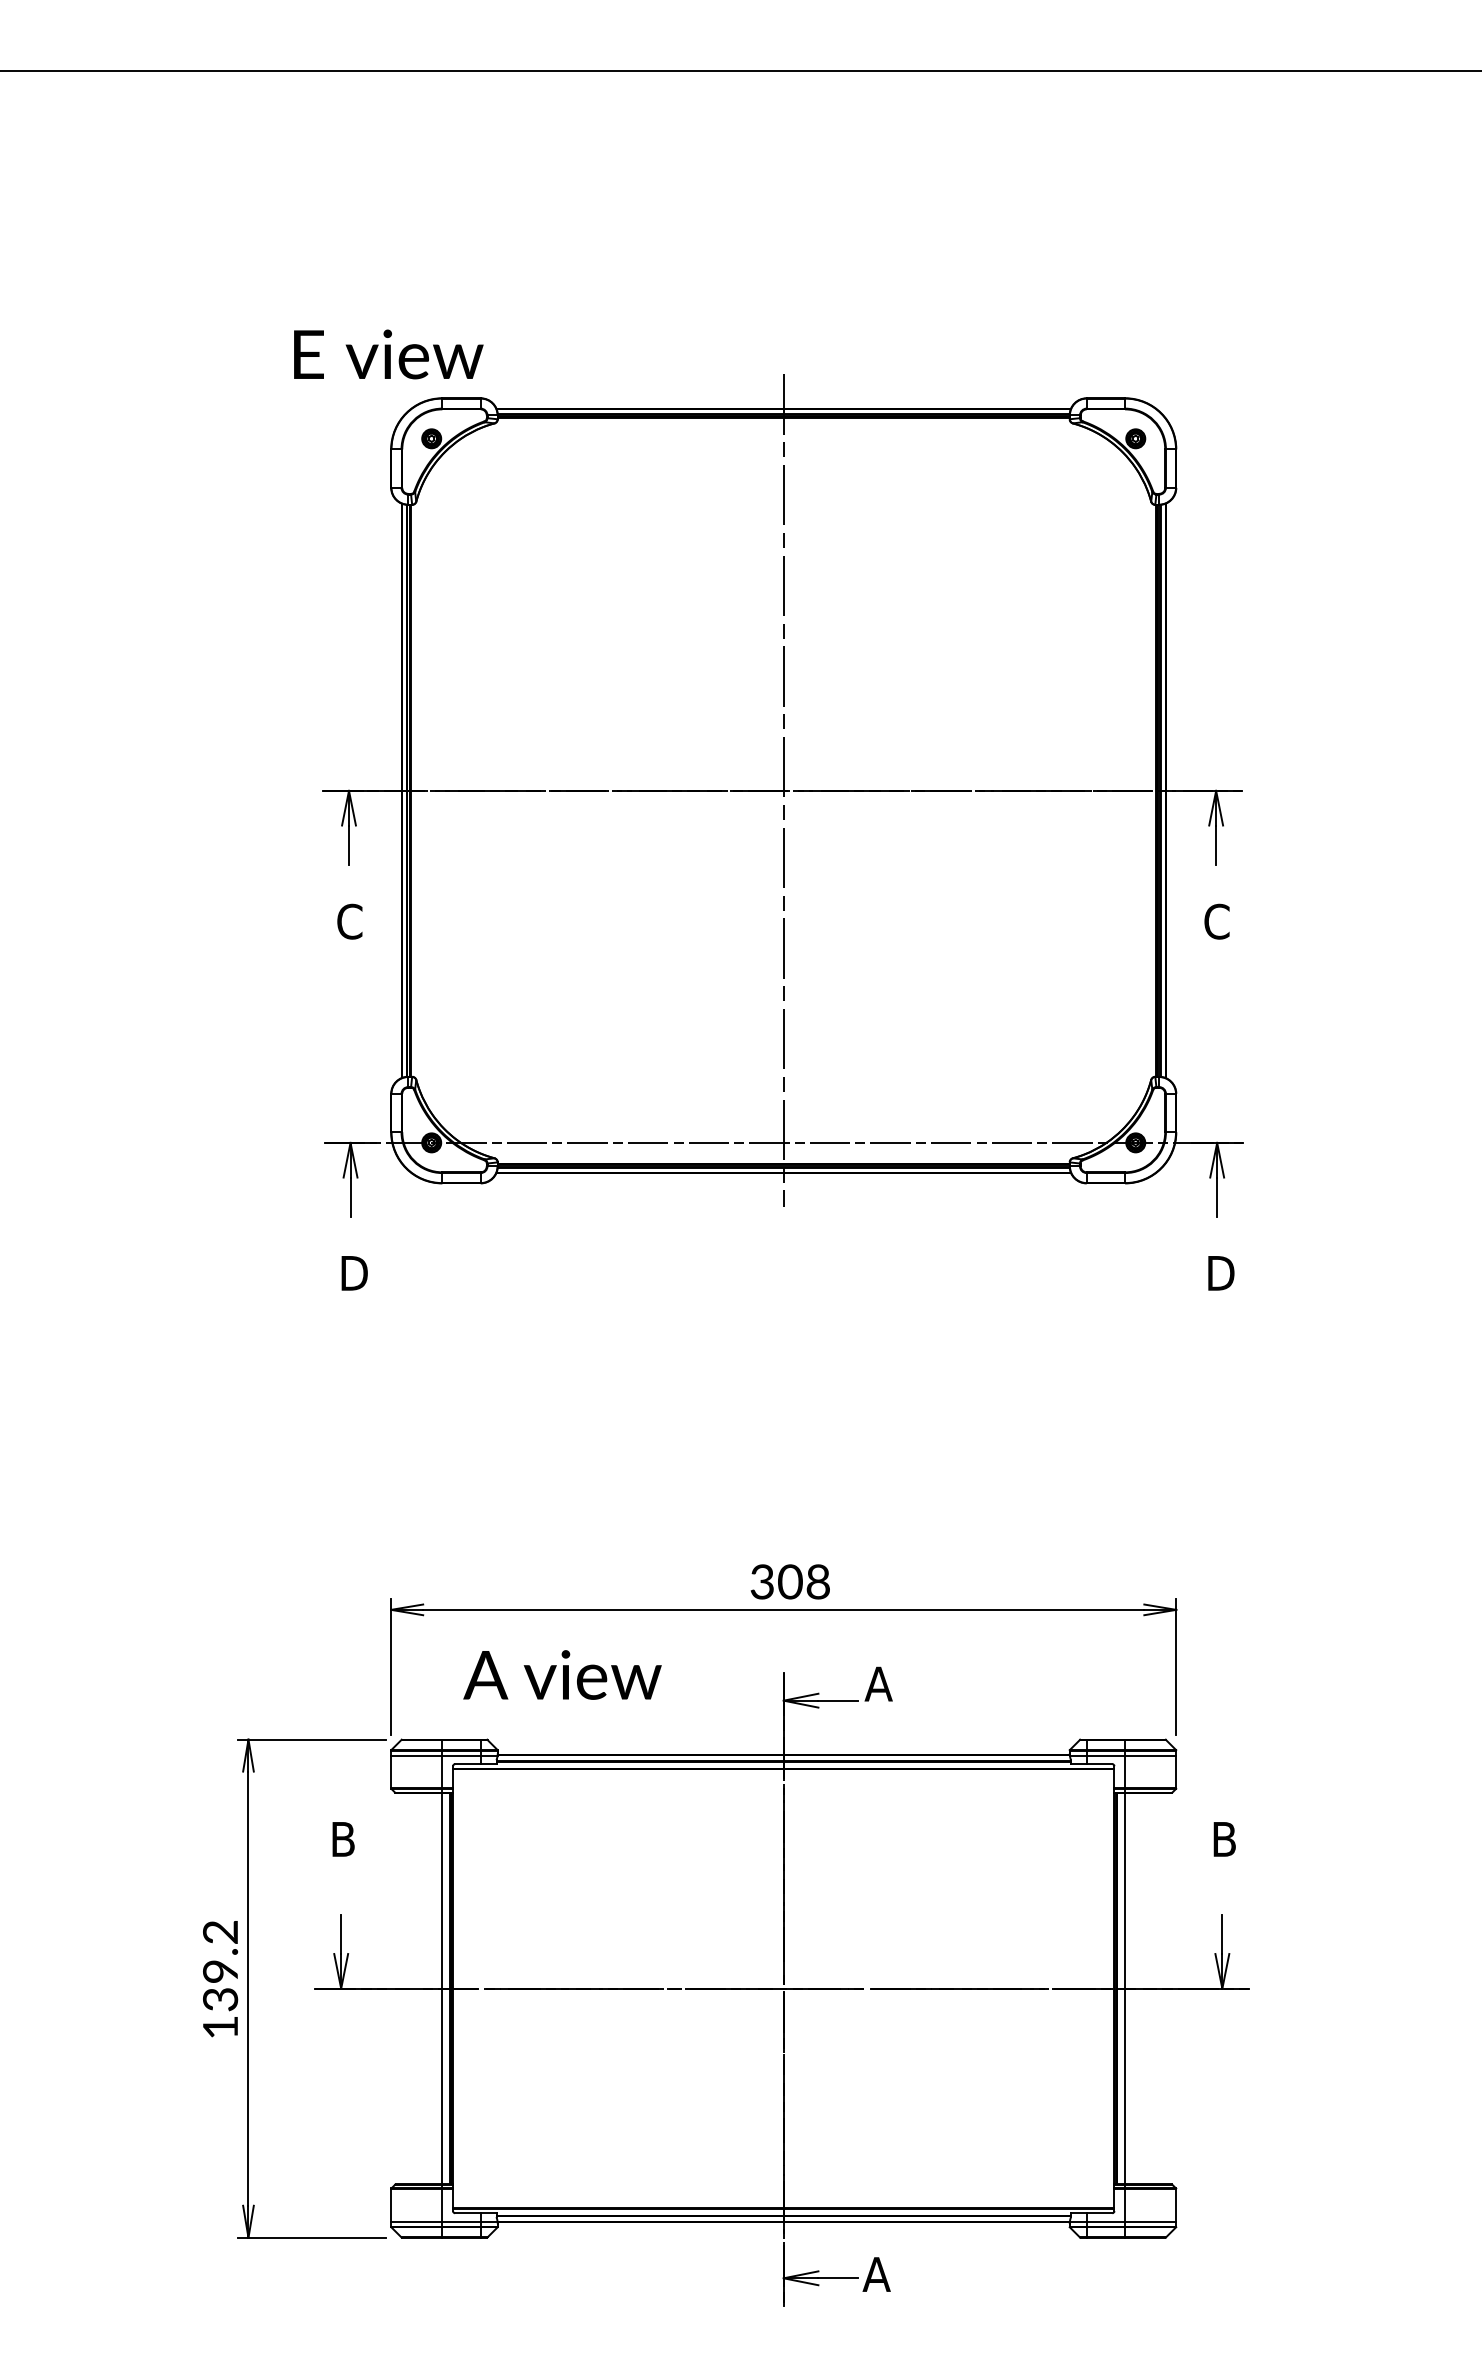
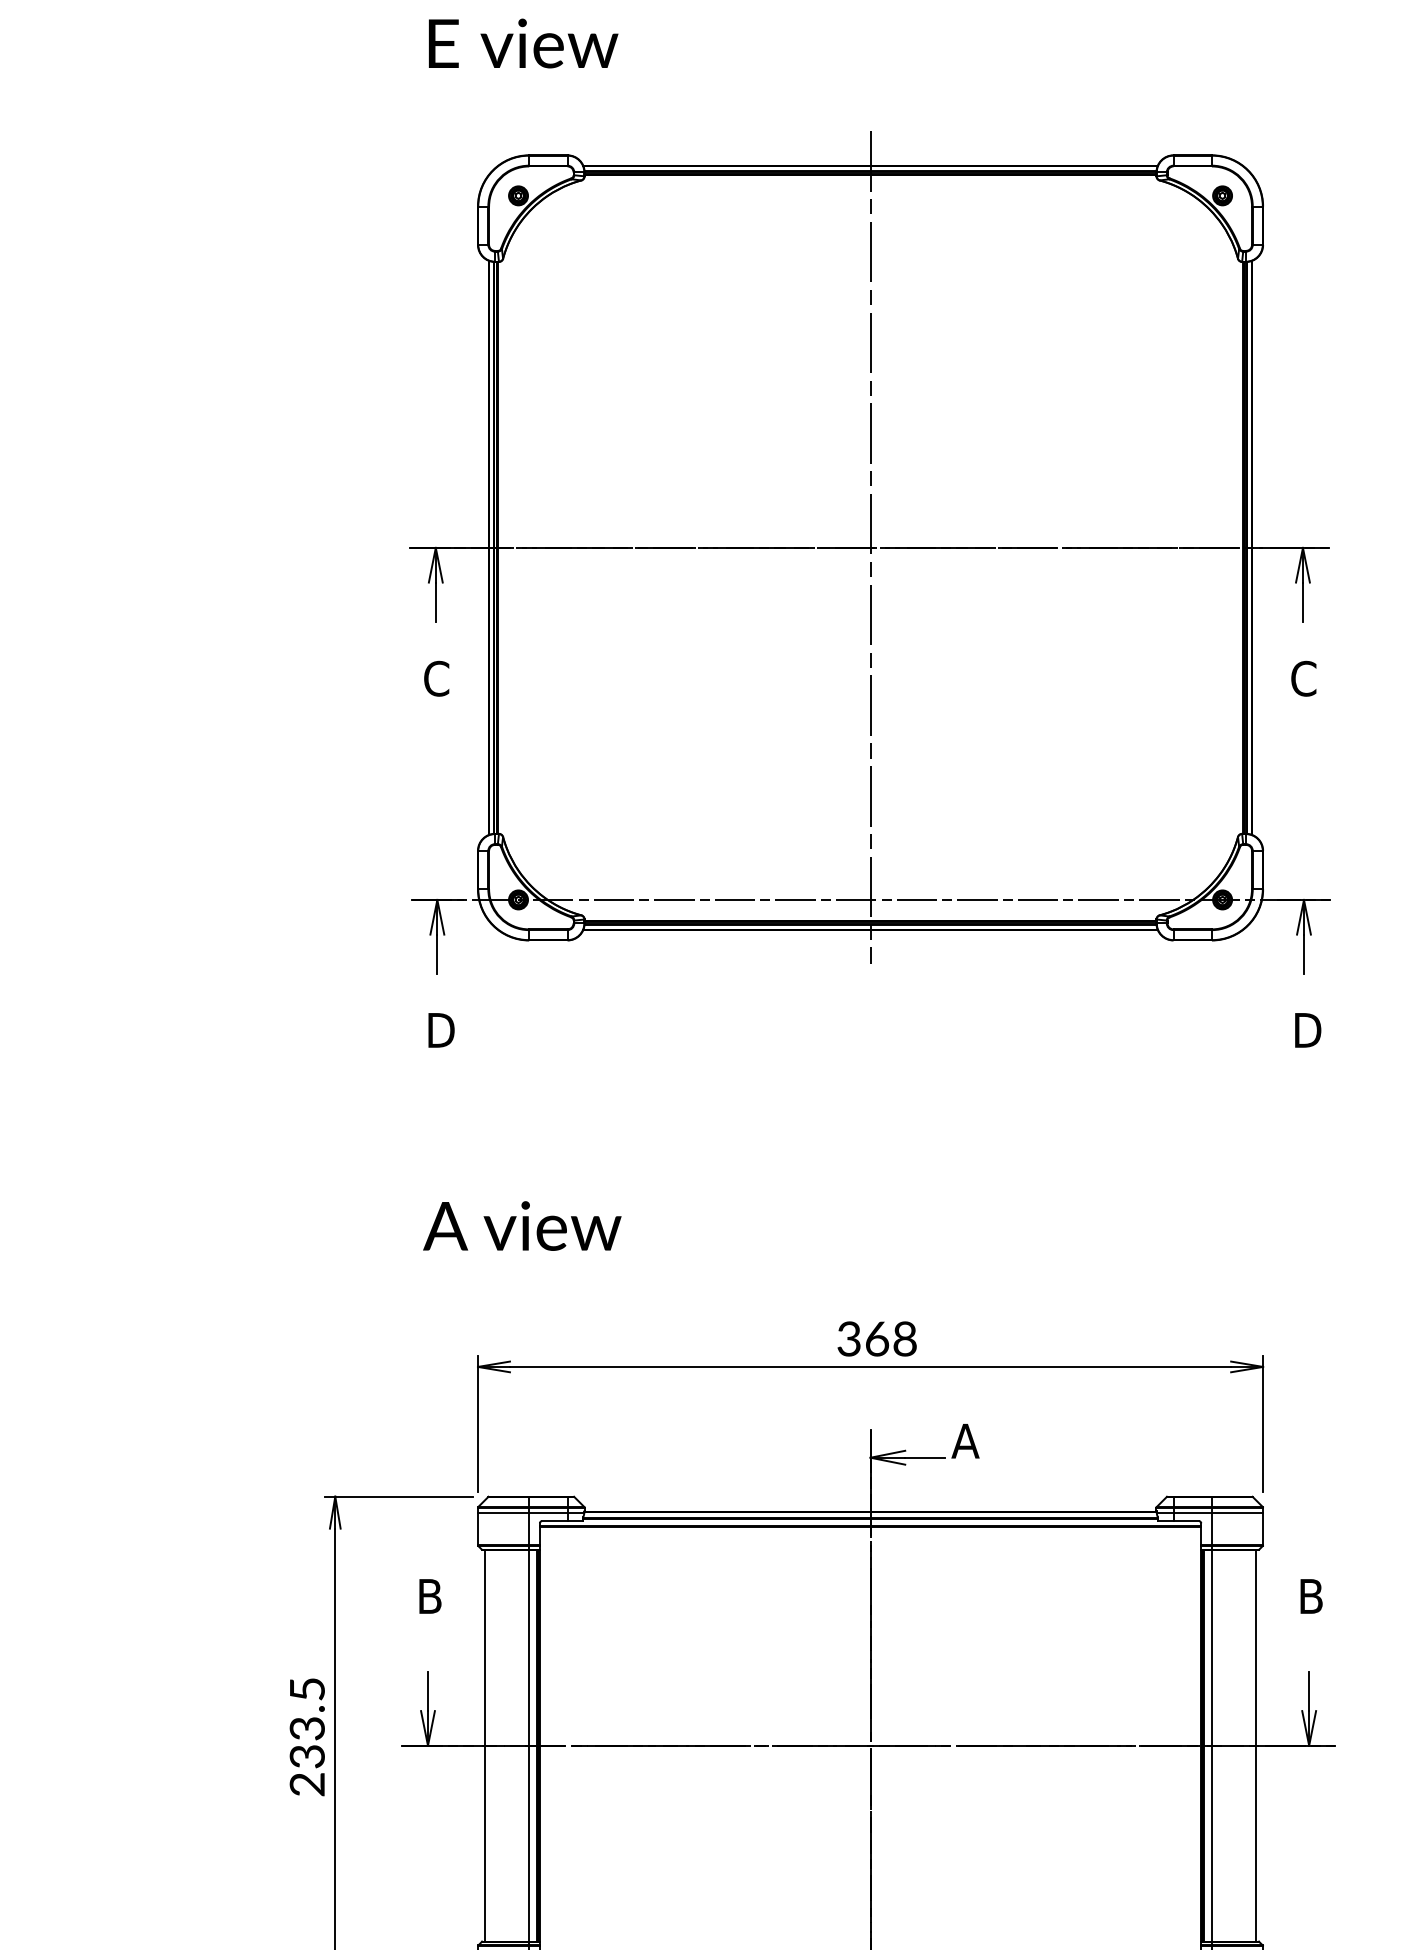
text: (388, 354) -> (523, 43), moved
text: (790, 1581) -> (877, 1338), 308 -> 368
text: (562, 1674) -> (522, 1225), moved
text: (220, 1980) -> (307, 1737), 139.2 -> 233.5
line: (398, 1988) -> (485, 1745), added
line: (1168, 1988) -> (1255, 1745), added

